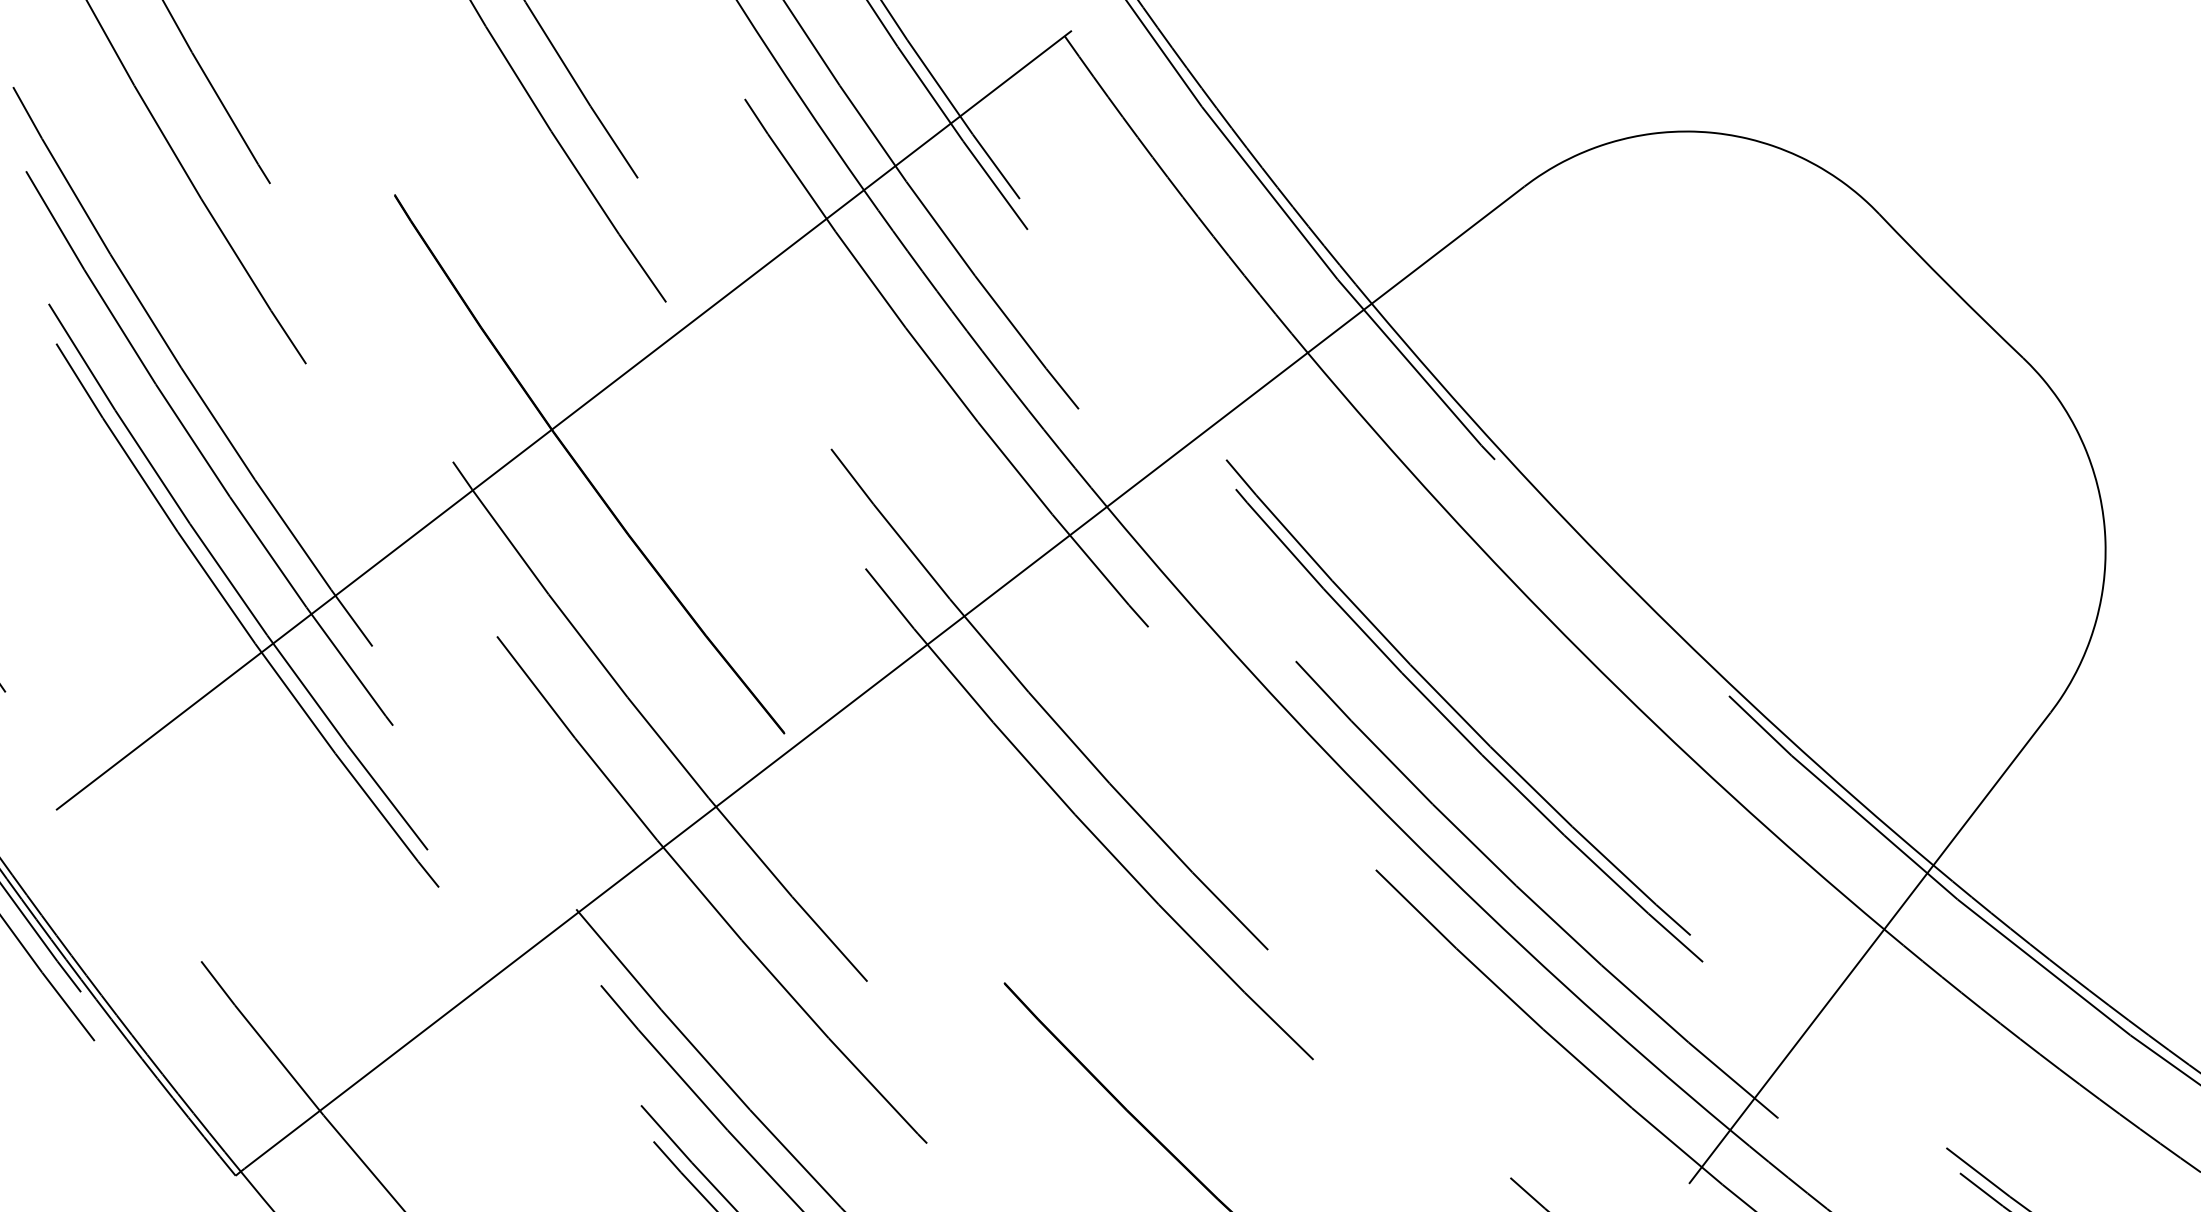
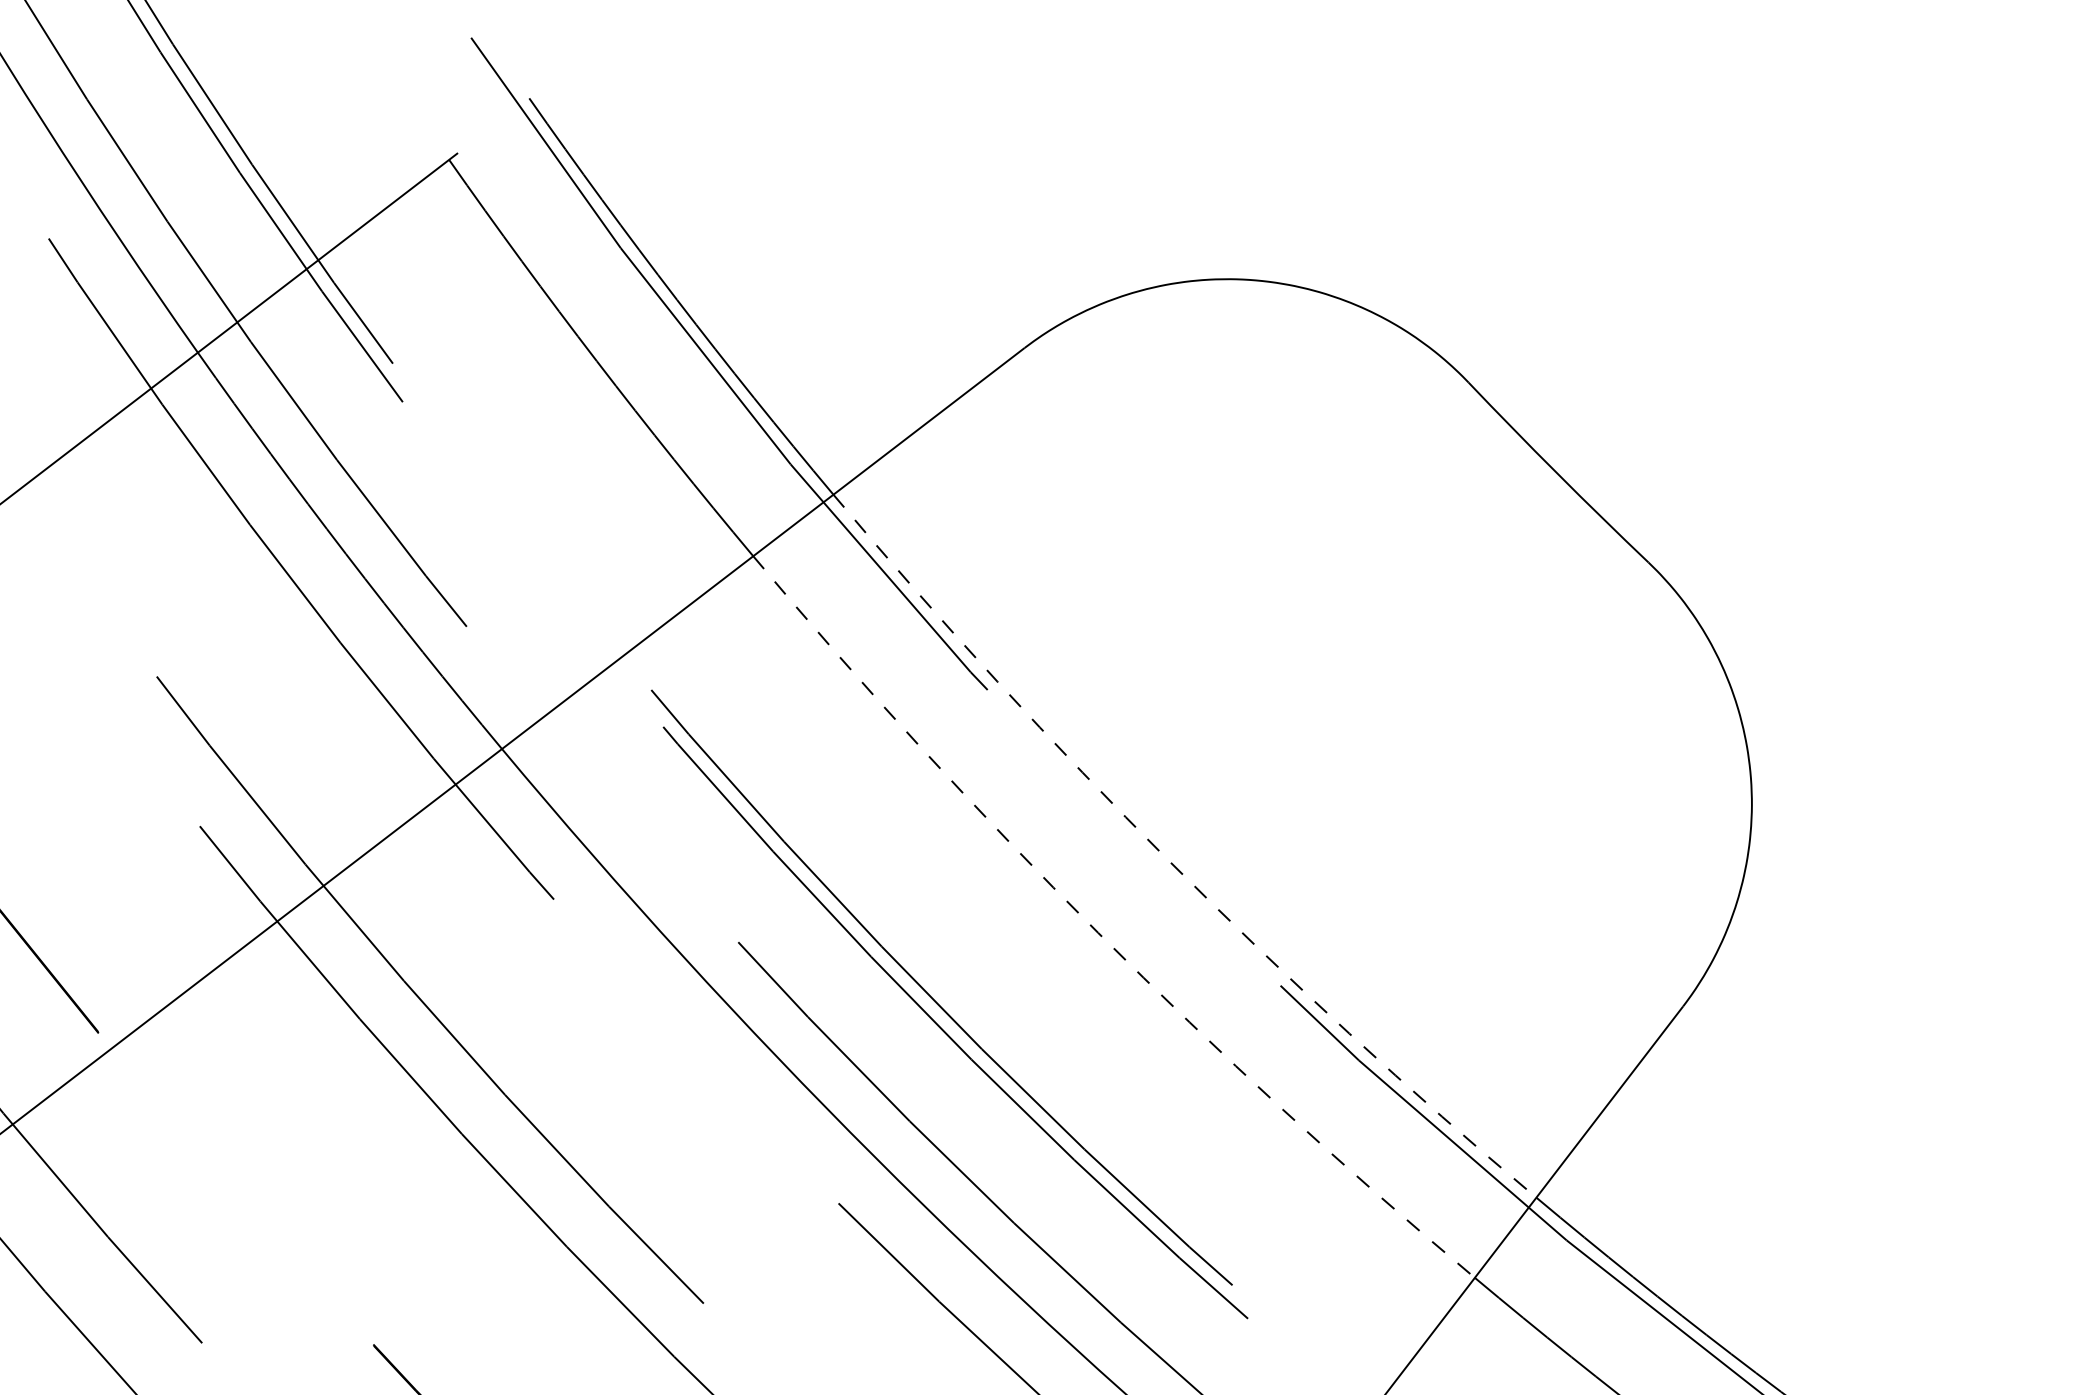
arc: (1640, 596) -> (1169, 861), solid -> dashed
arc: (1583, 653) -> (1098, 932), solid -> dashed

